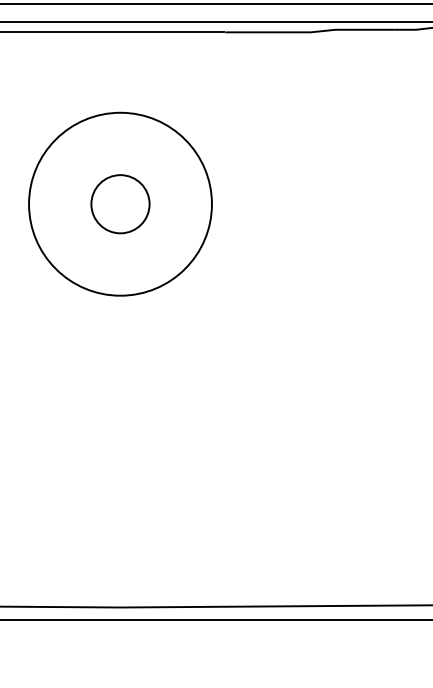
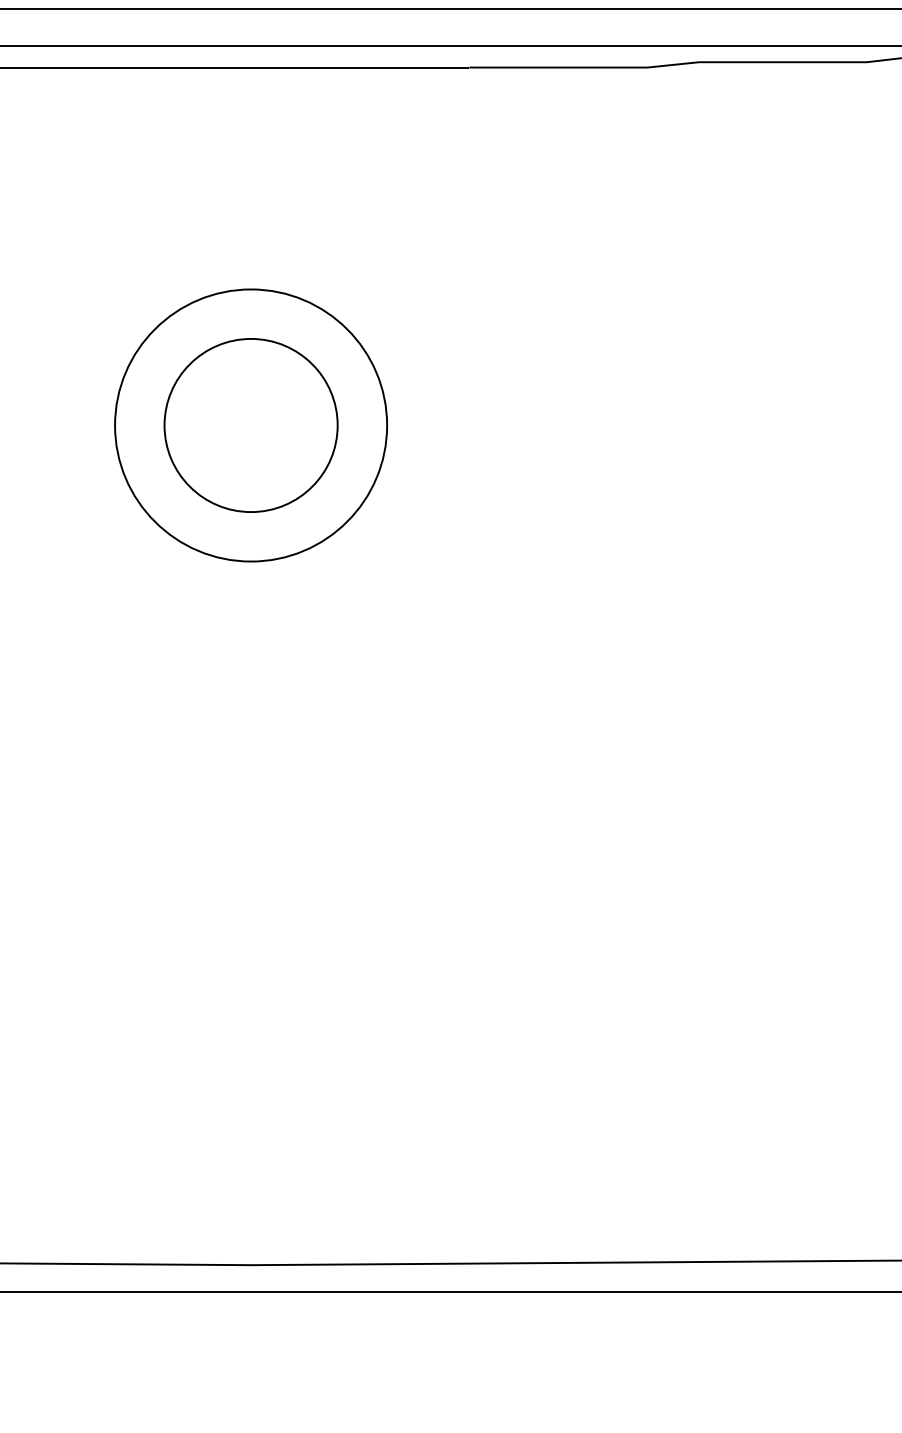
circle: (120, 203) -> (251, 423), size x0.71
circle: (120, 203) -> (251, 423), size x1.43

